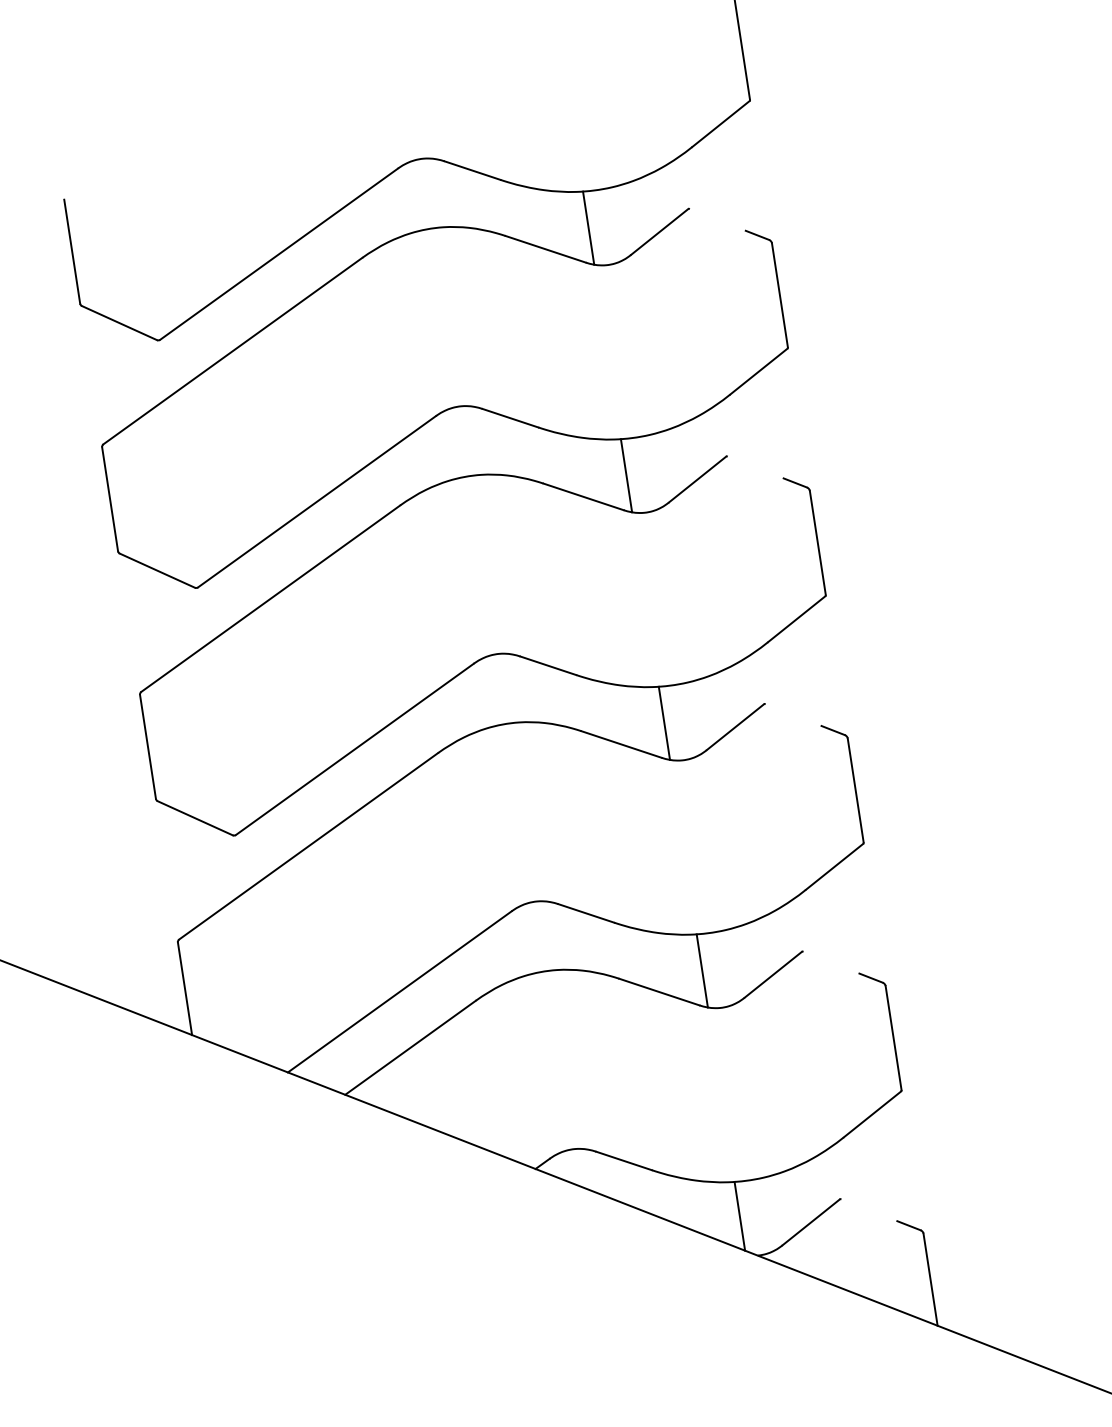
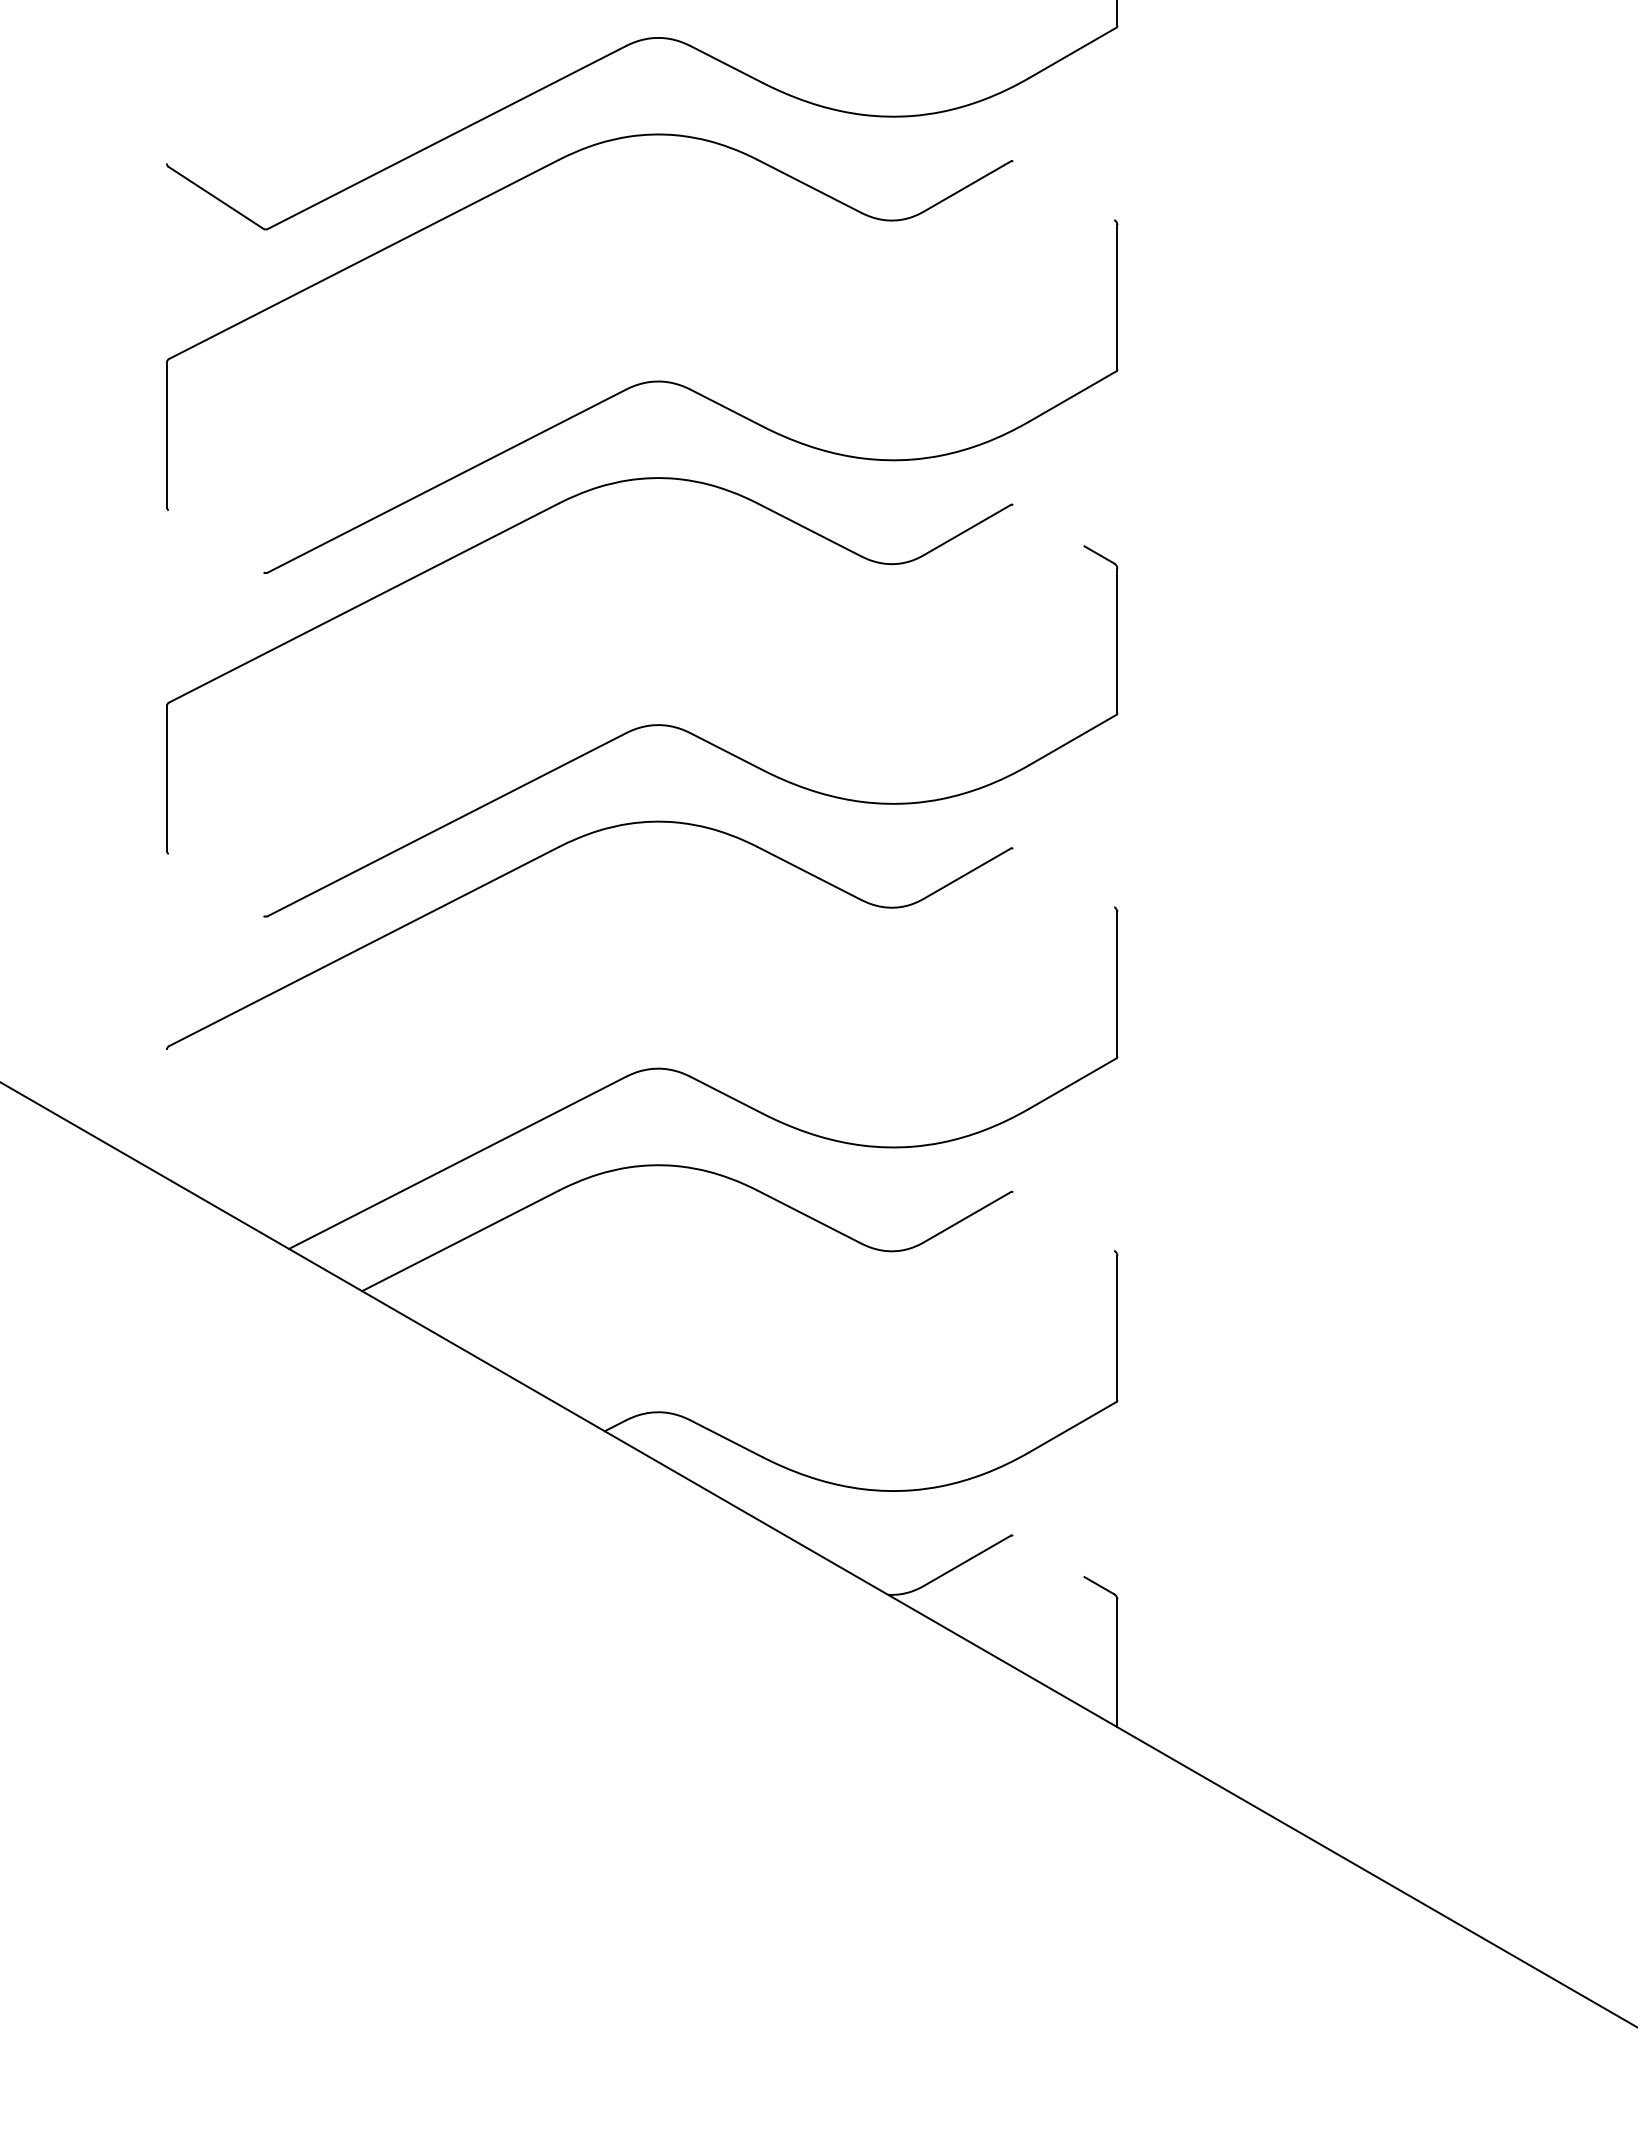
line: (588, 228) -> (871, 166), removed
line: (757, 234) -> (1099, 210), removed
line: (72, 251) -> (166, 91), removed
line: (626, 475) -> (871, 509), removed
line: (156, 570) -> (215, 541), removed
line: (664, 723) -> (871, 853), removed
line: (833, 730) -> (1099, 898), removed
line: (194, 818) -> (215, 885), removed
line: (701, 971) -> (871, 1197), removed
line: (871, 977) -> (1099, 1241), removed
line: (184, 988) -> (166, 1113), removed
line: (739, 1216) -> (871, 1537), removed

